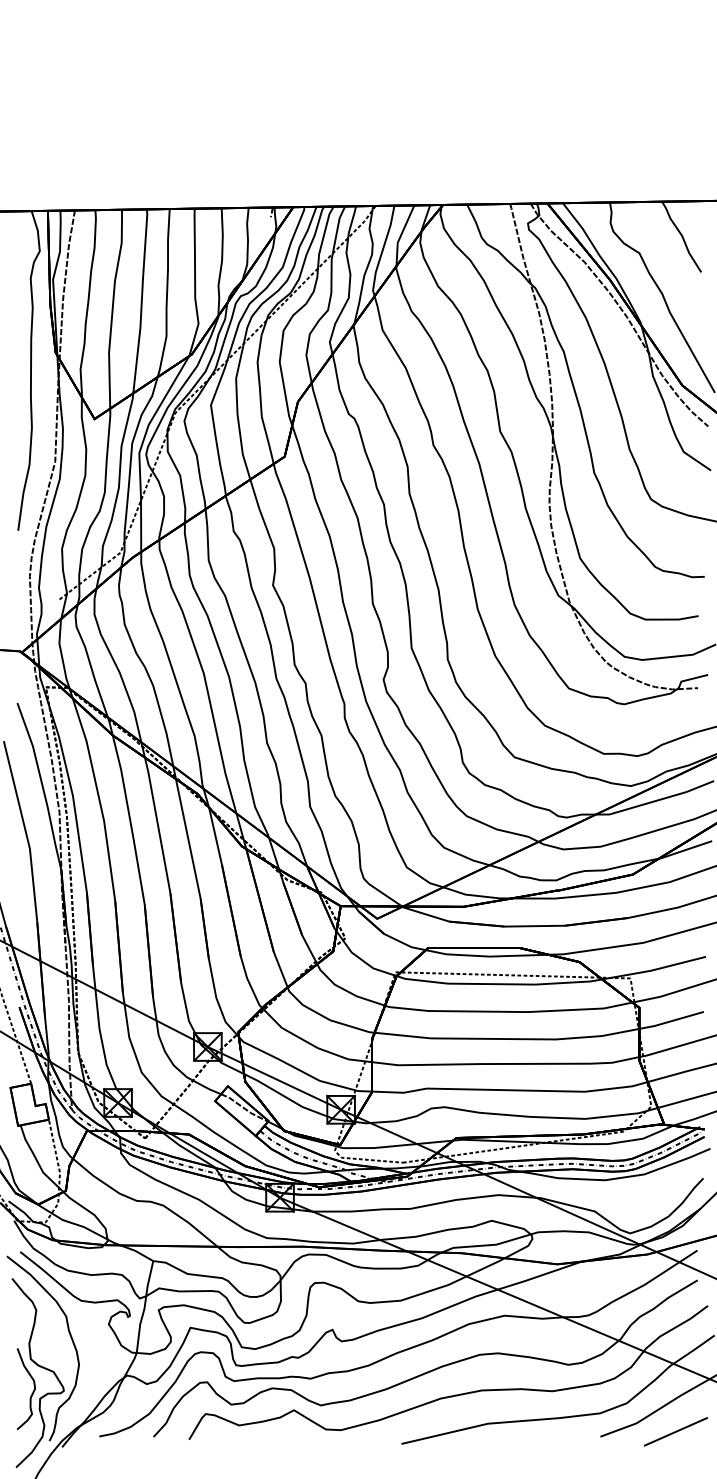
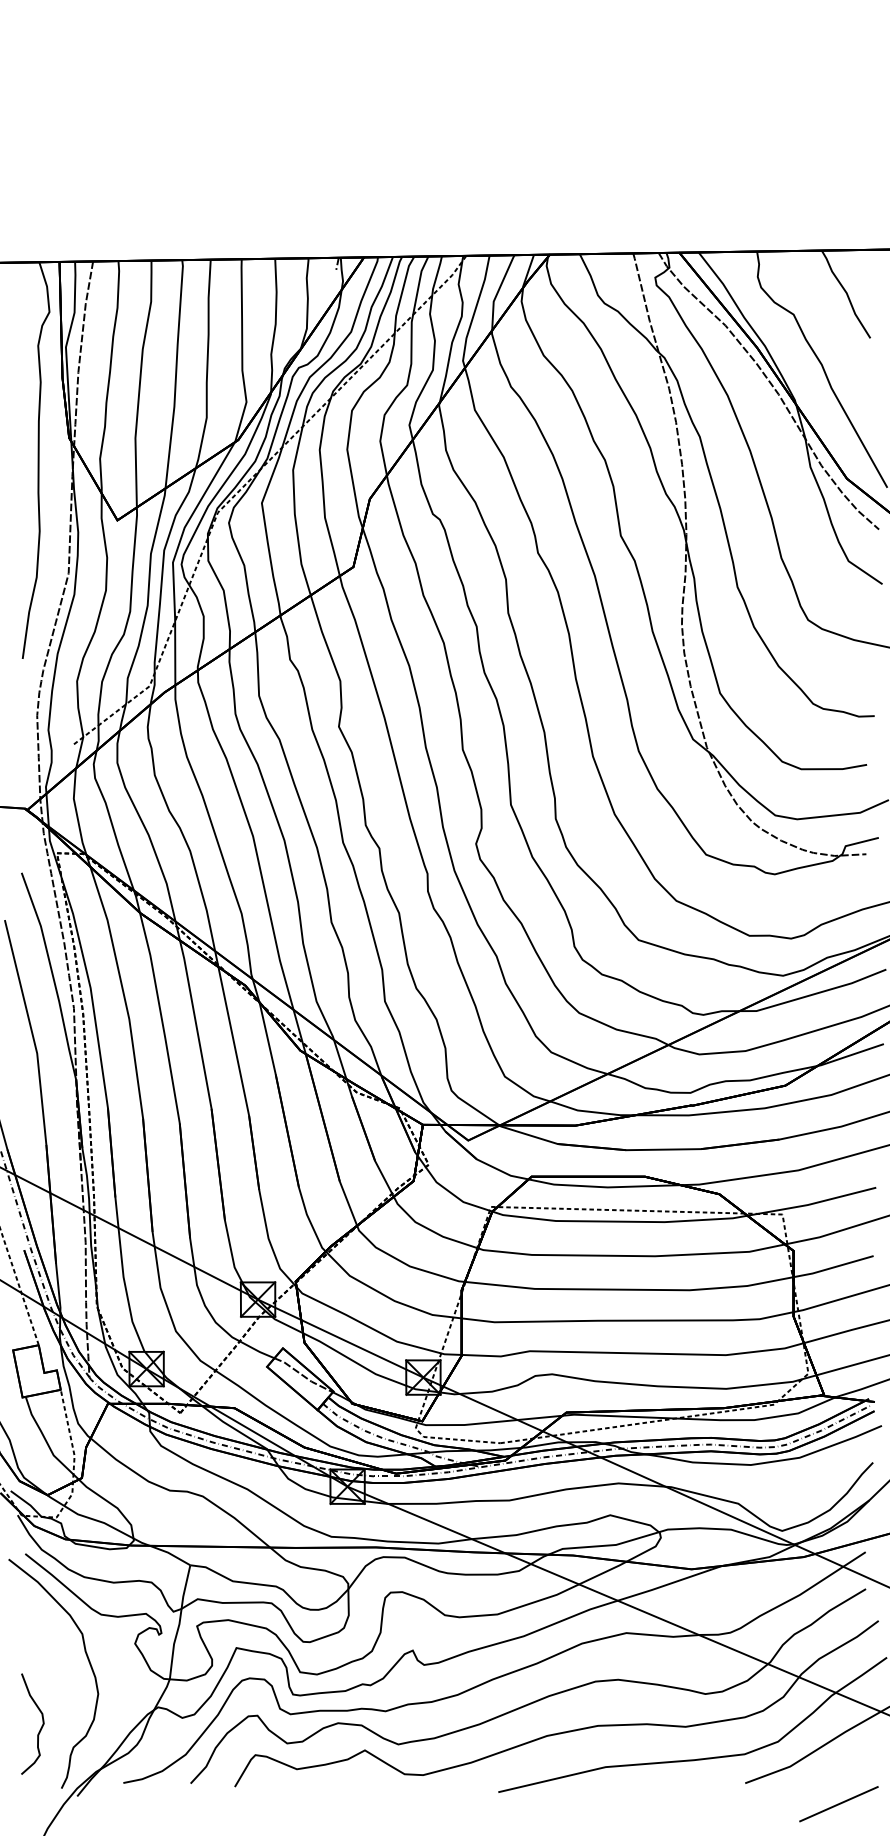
curve: (39, 1366) -> (48, 1696), removed
line: (675, 1432) -> (838, 1804), moved

